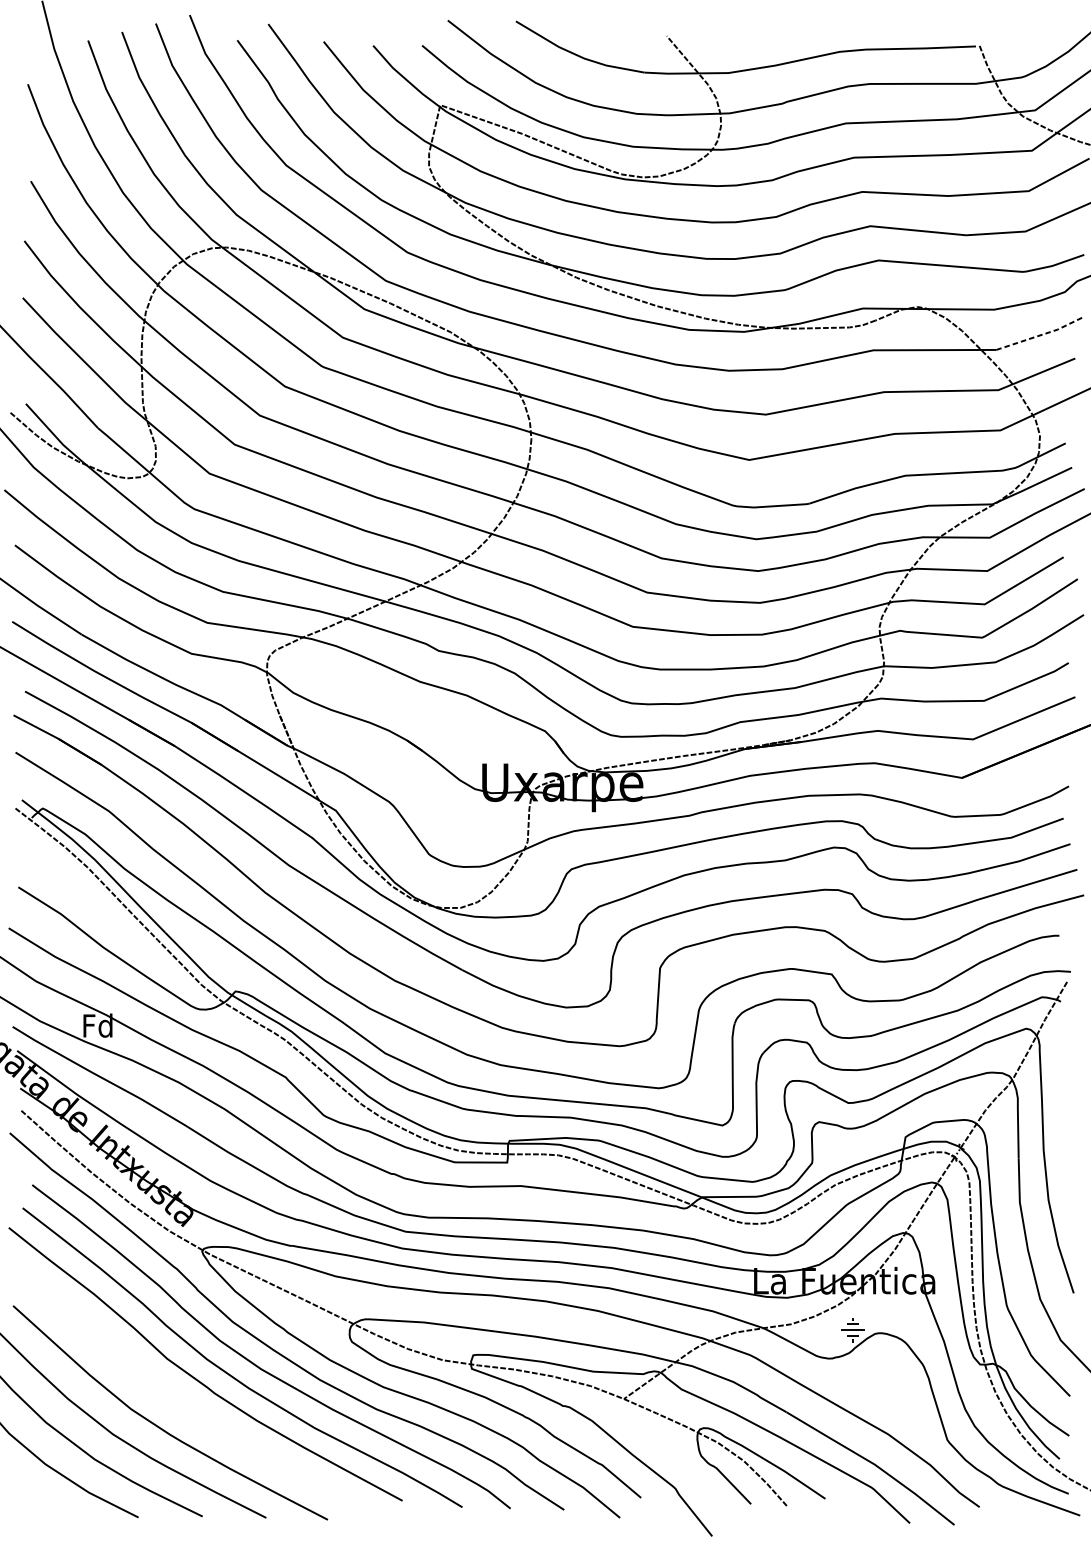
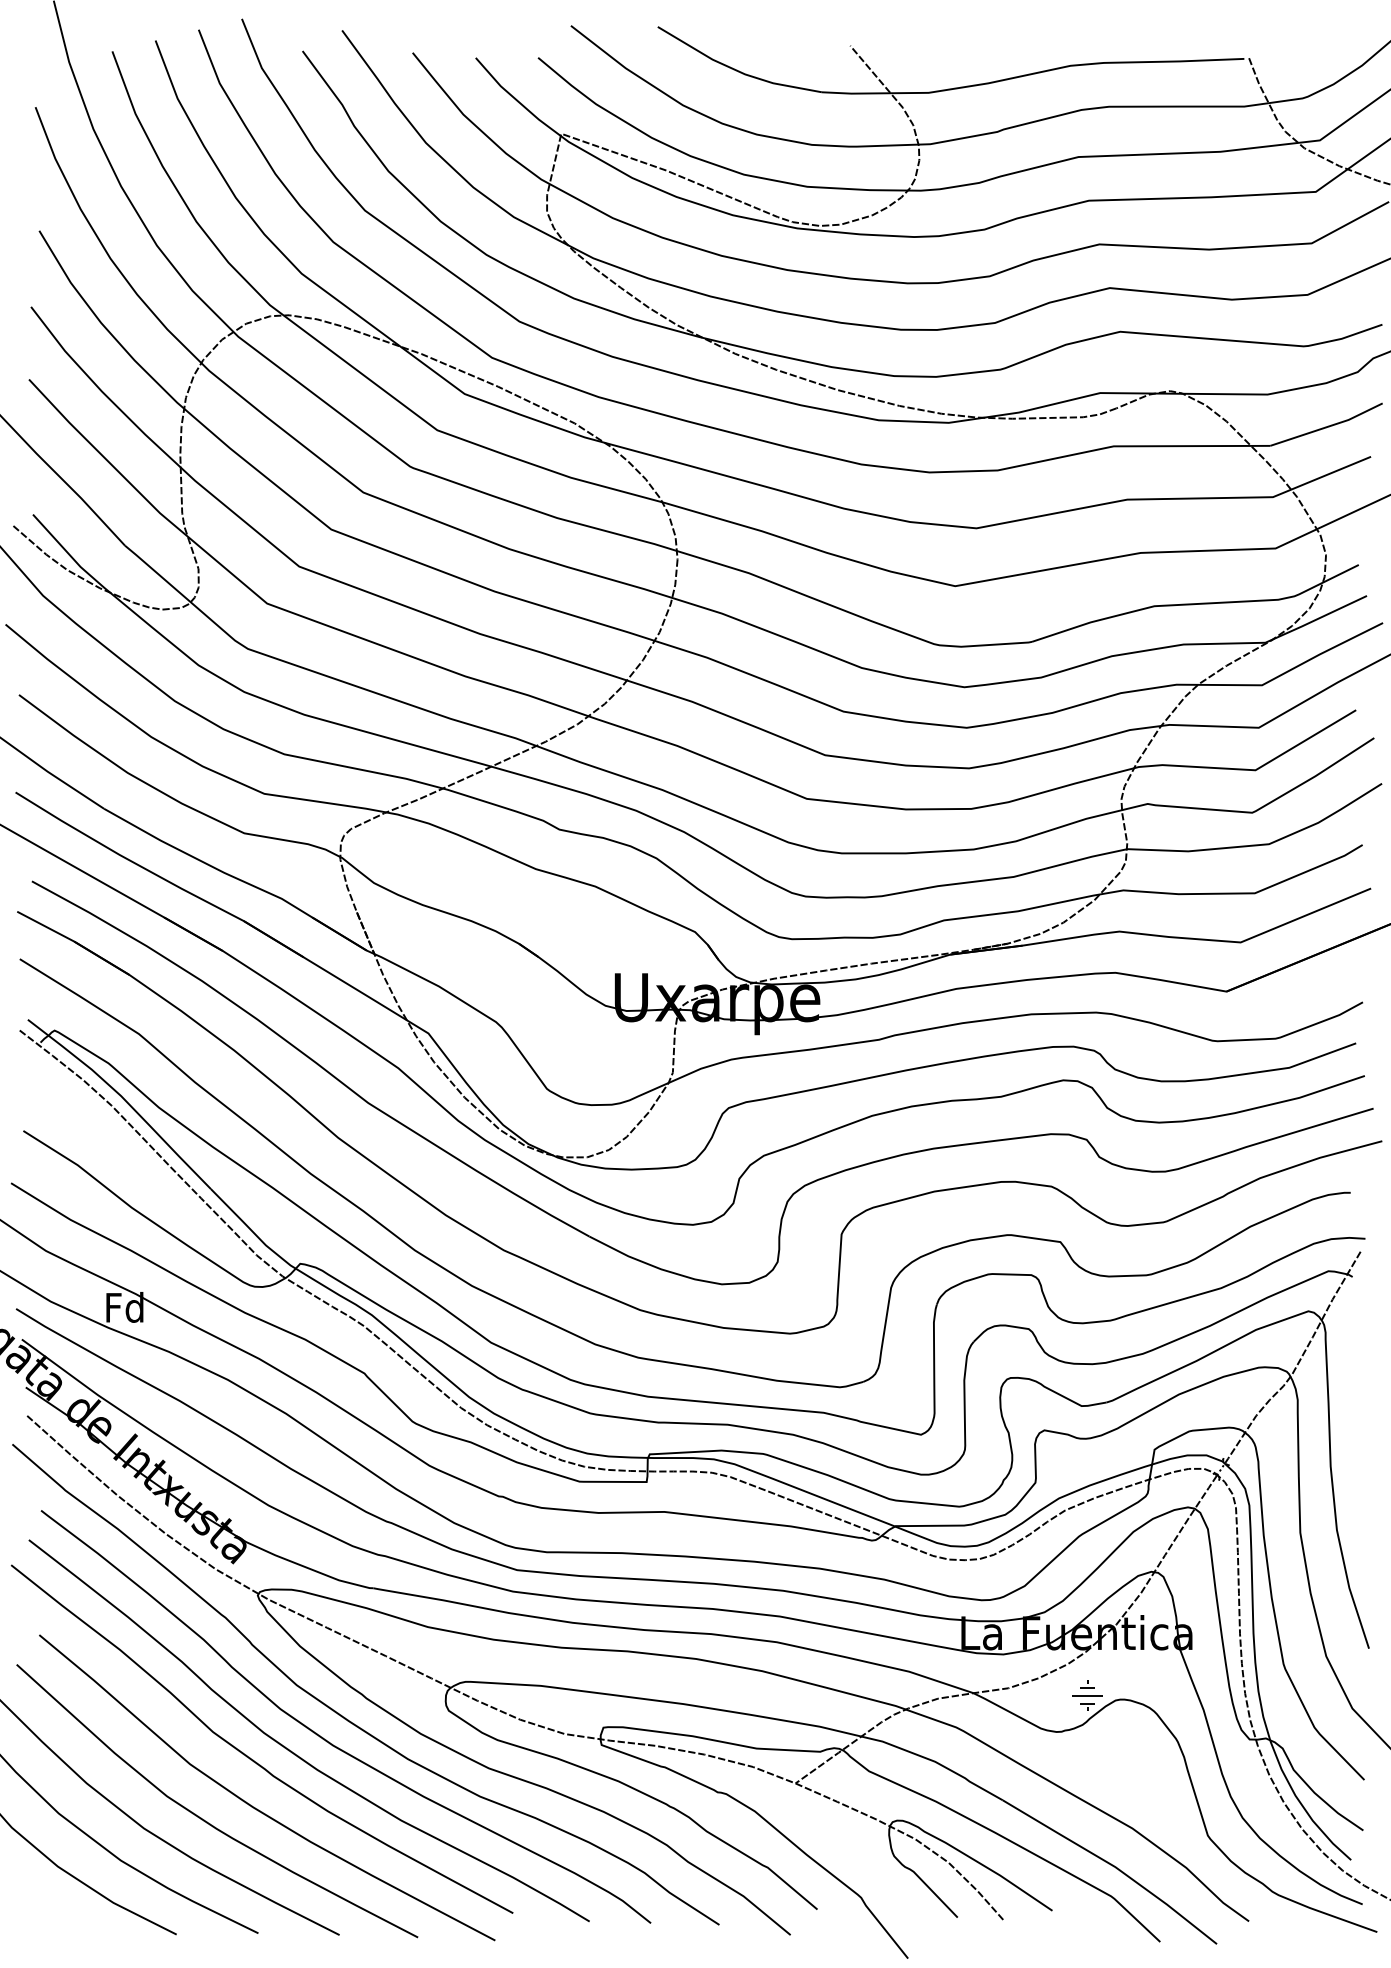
line: (1041, 334) -> (1327, 426), dashed -> solid
curve: (201, 1418) -> (257, 1808), added

